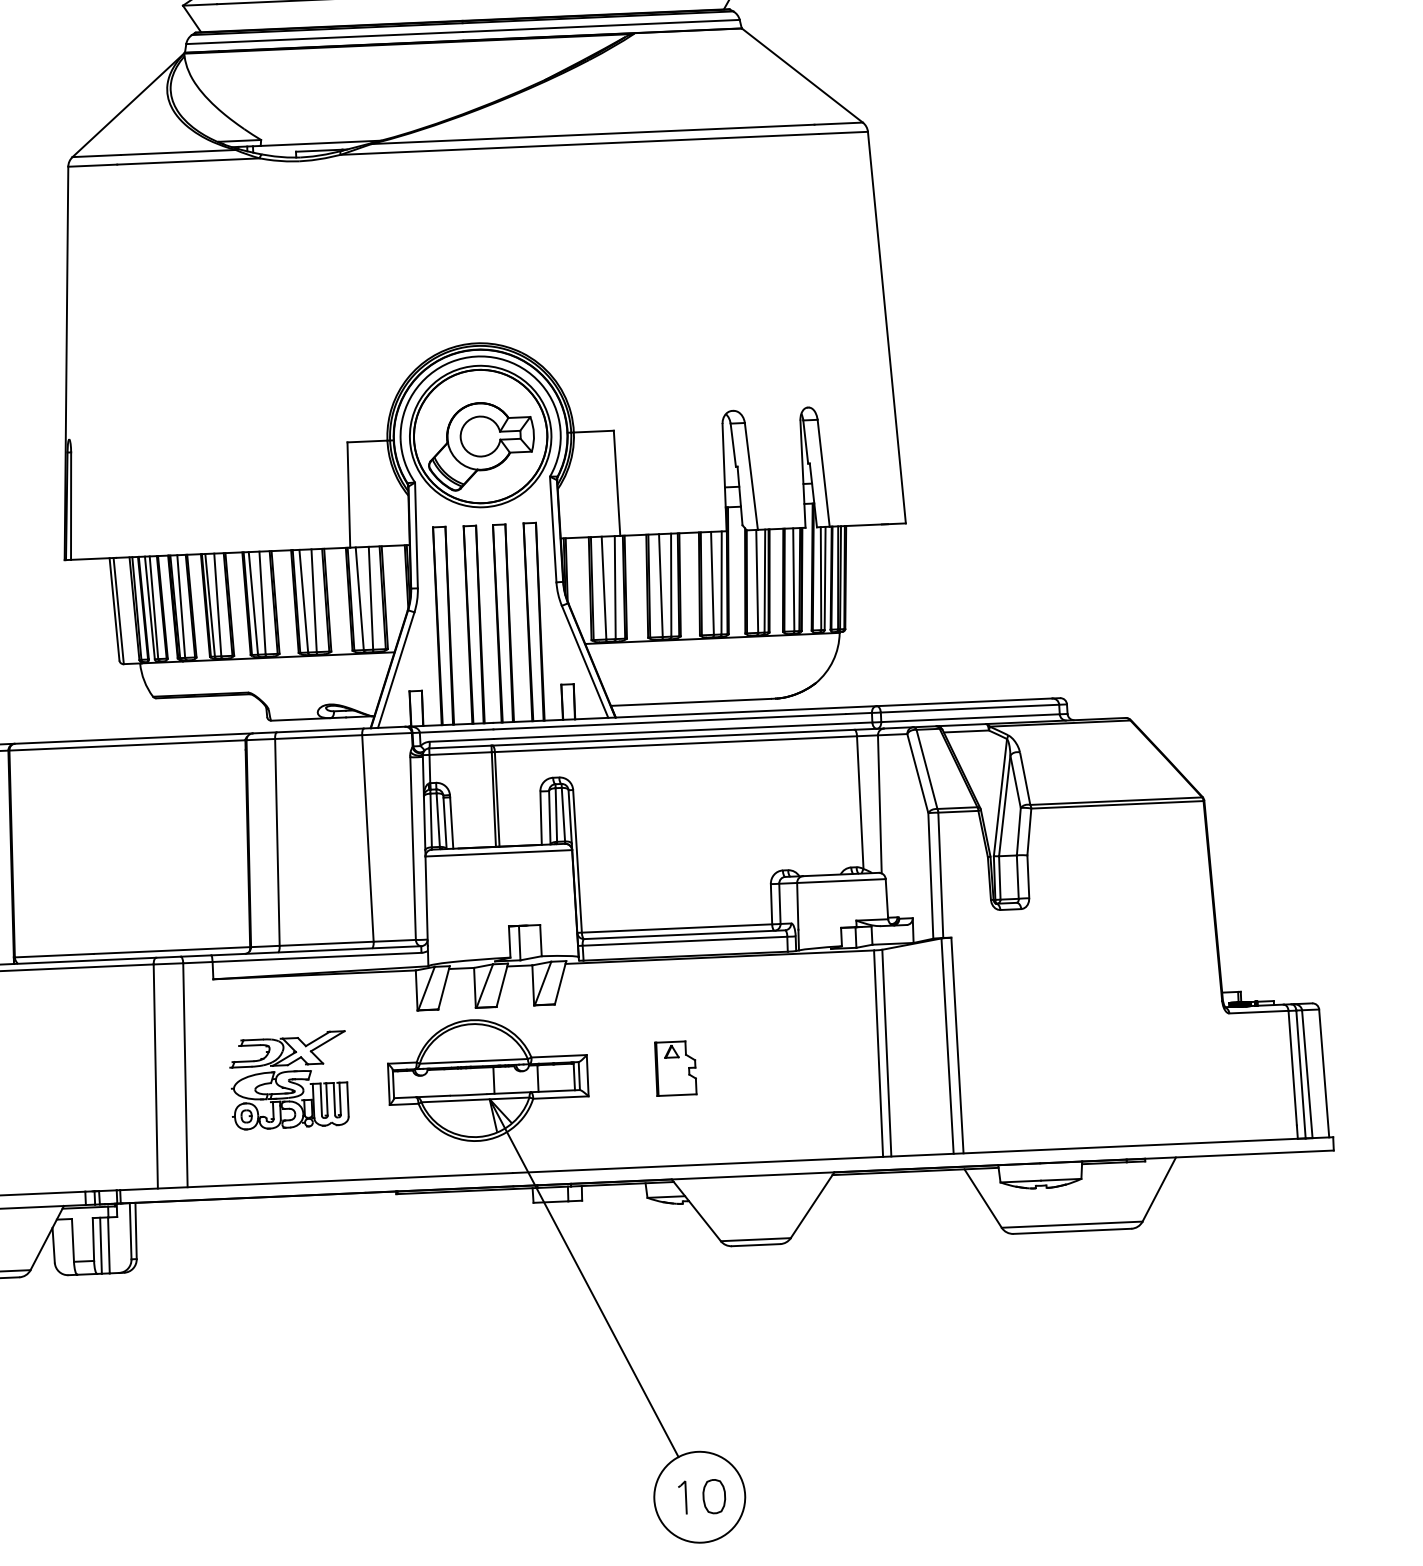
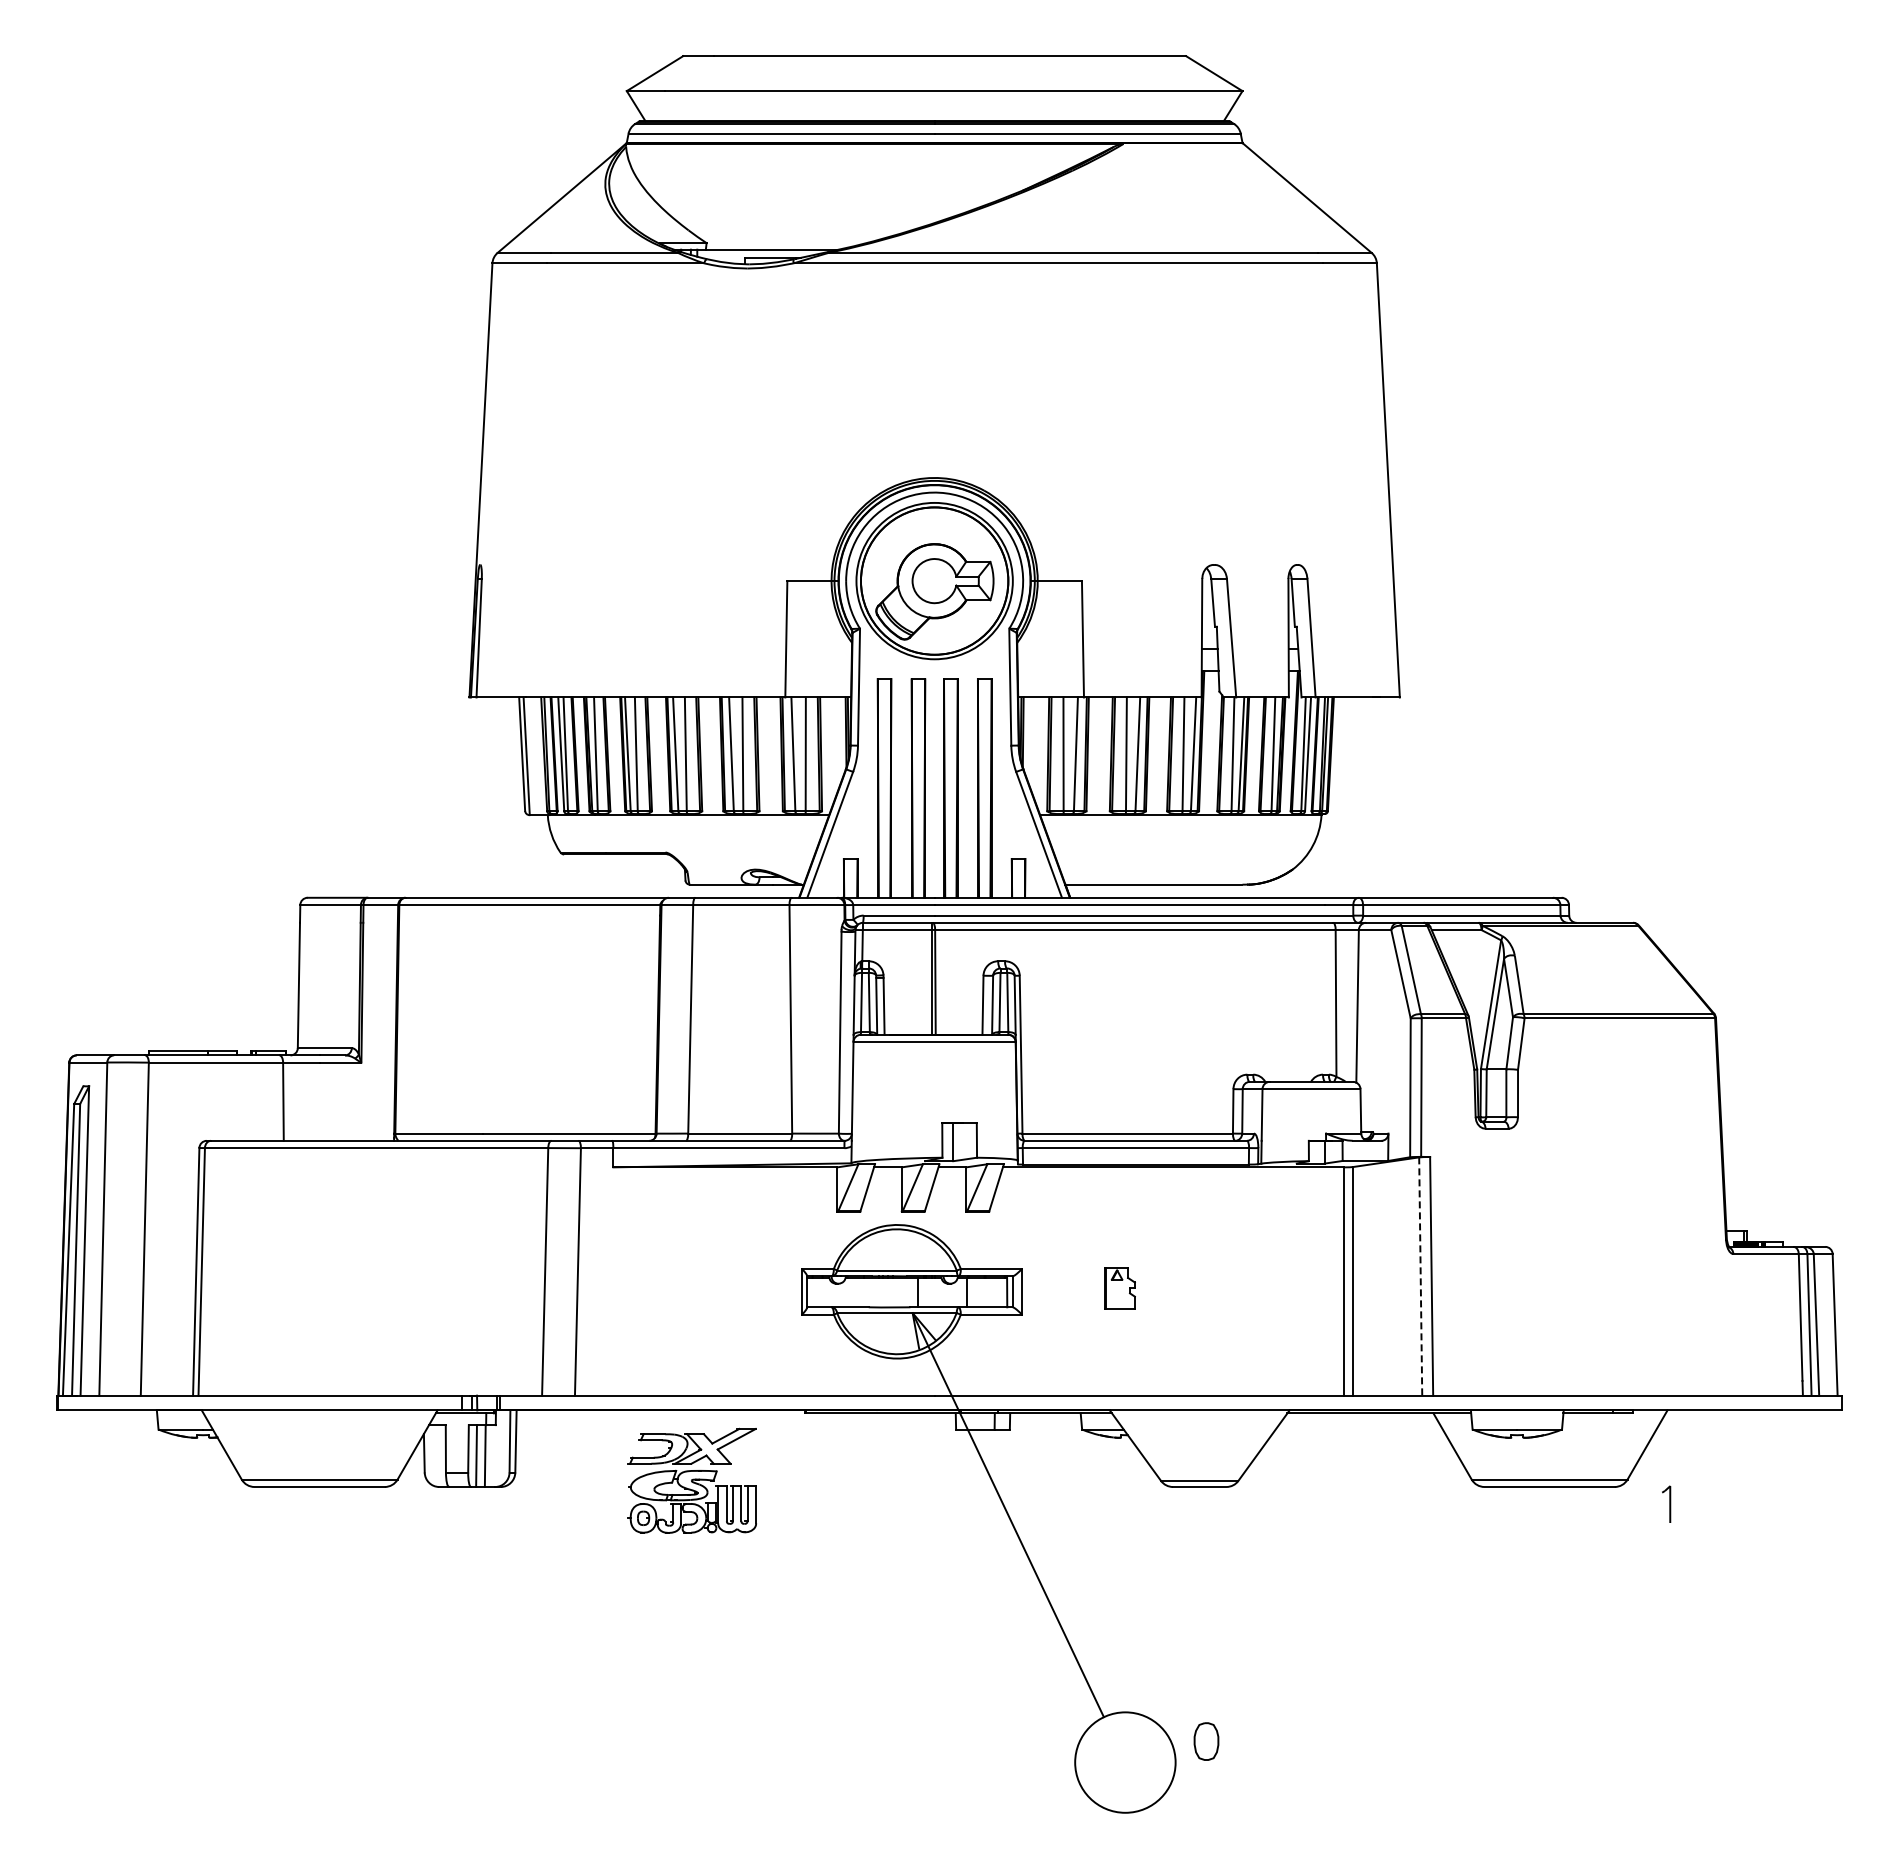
line: (947, 1047) -> (1420, 1277), solid -> dashed
part: (675, 1068) -> (1119, 1288), size x0.7
part: (288, 1080) -> (691, 1480), moved
part: (714, 1496) -> (1206, 1741), moved
part: (682, 1497) -> (1666, 1503), moved

